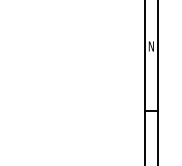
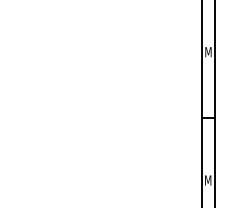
text: (151, 46) -> (208, 52), N -> M

